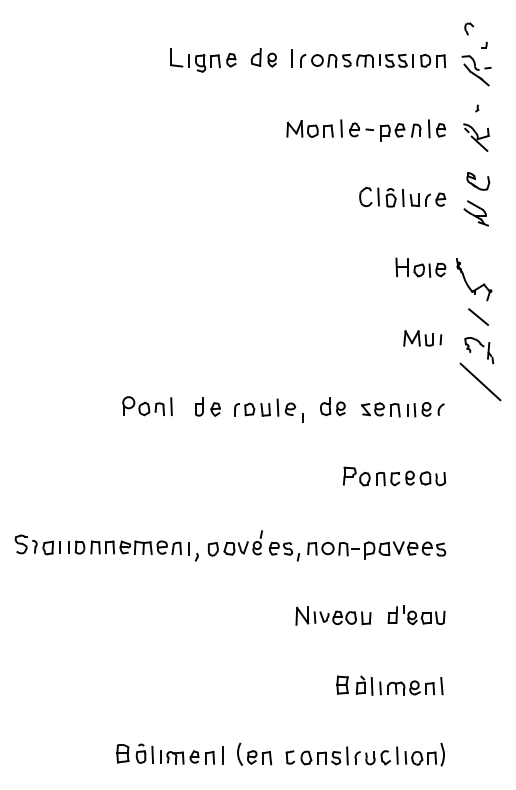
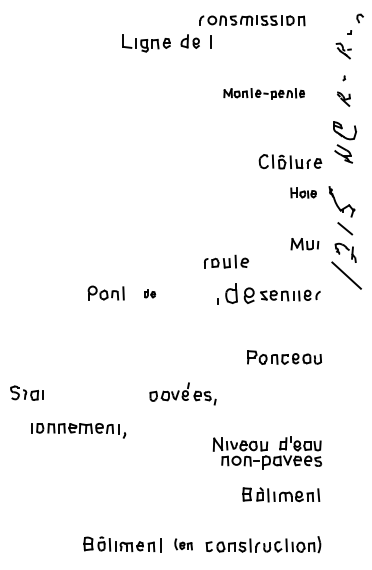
part: (469, 28) -> (360, 18), moved
part: (373, 60) -> (252, 20), moved
part: (476, 70) -> (343, 50), size x0.7
part: (366, 130) -> (264, 94), size x0.7
part: (476, 137) -> (343, 99), size x0.7
part: (478, 181) -> (345, 130), size x1.4
part: (402, 197) -> (290, 161), moved
part: (420, 267) -> (303, 192), size x0.7
part: (207, 406) -> (149, 293), size x0.6
part: (332, 406) -> (239, 293), size x1.6
part: (265, 407) -> (226, 261), moved
part: (394, 476) -> (284, 357), moved
part: (133, 550) -> (78, 430), moved
part: (376, 550) -> (271, 462), moved
part: (254, 753) -> (183, 543), size x0.7

